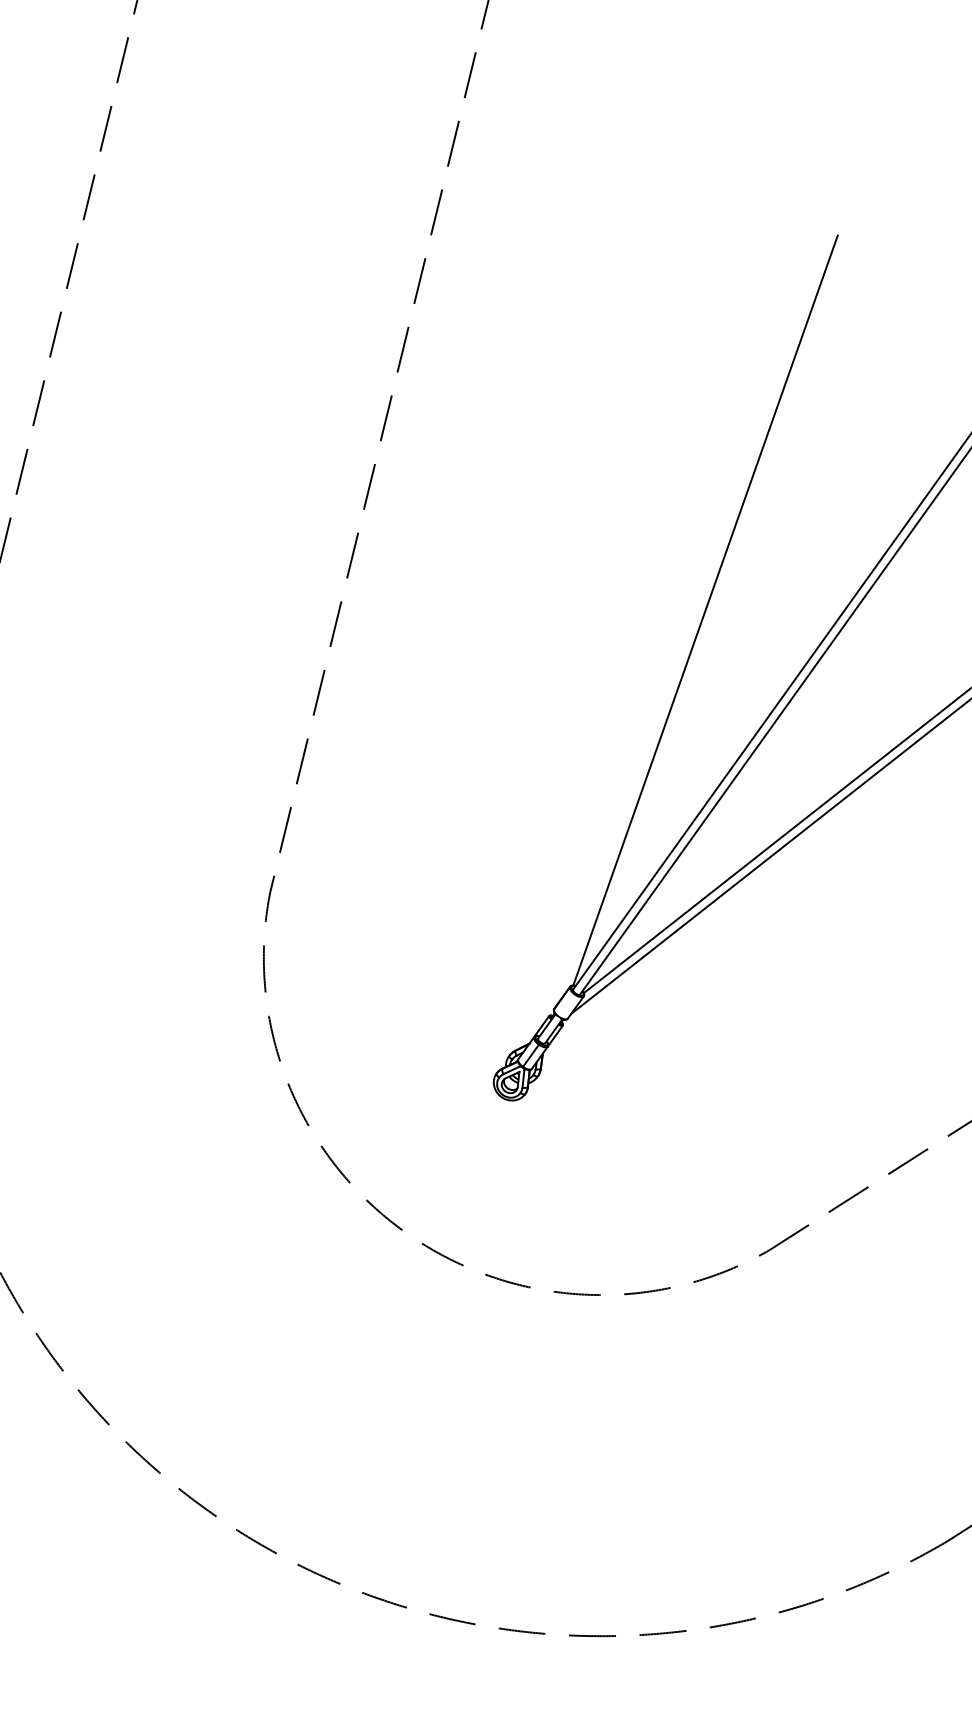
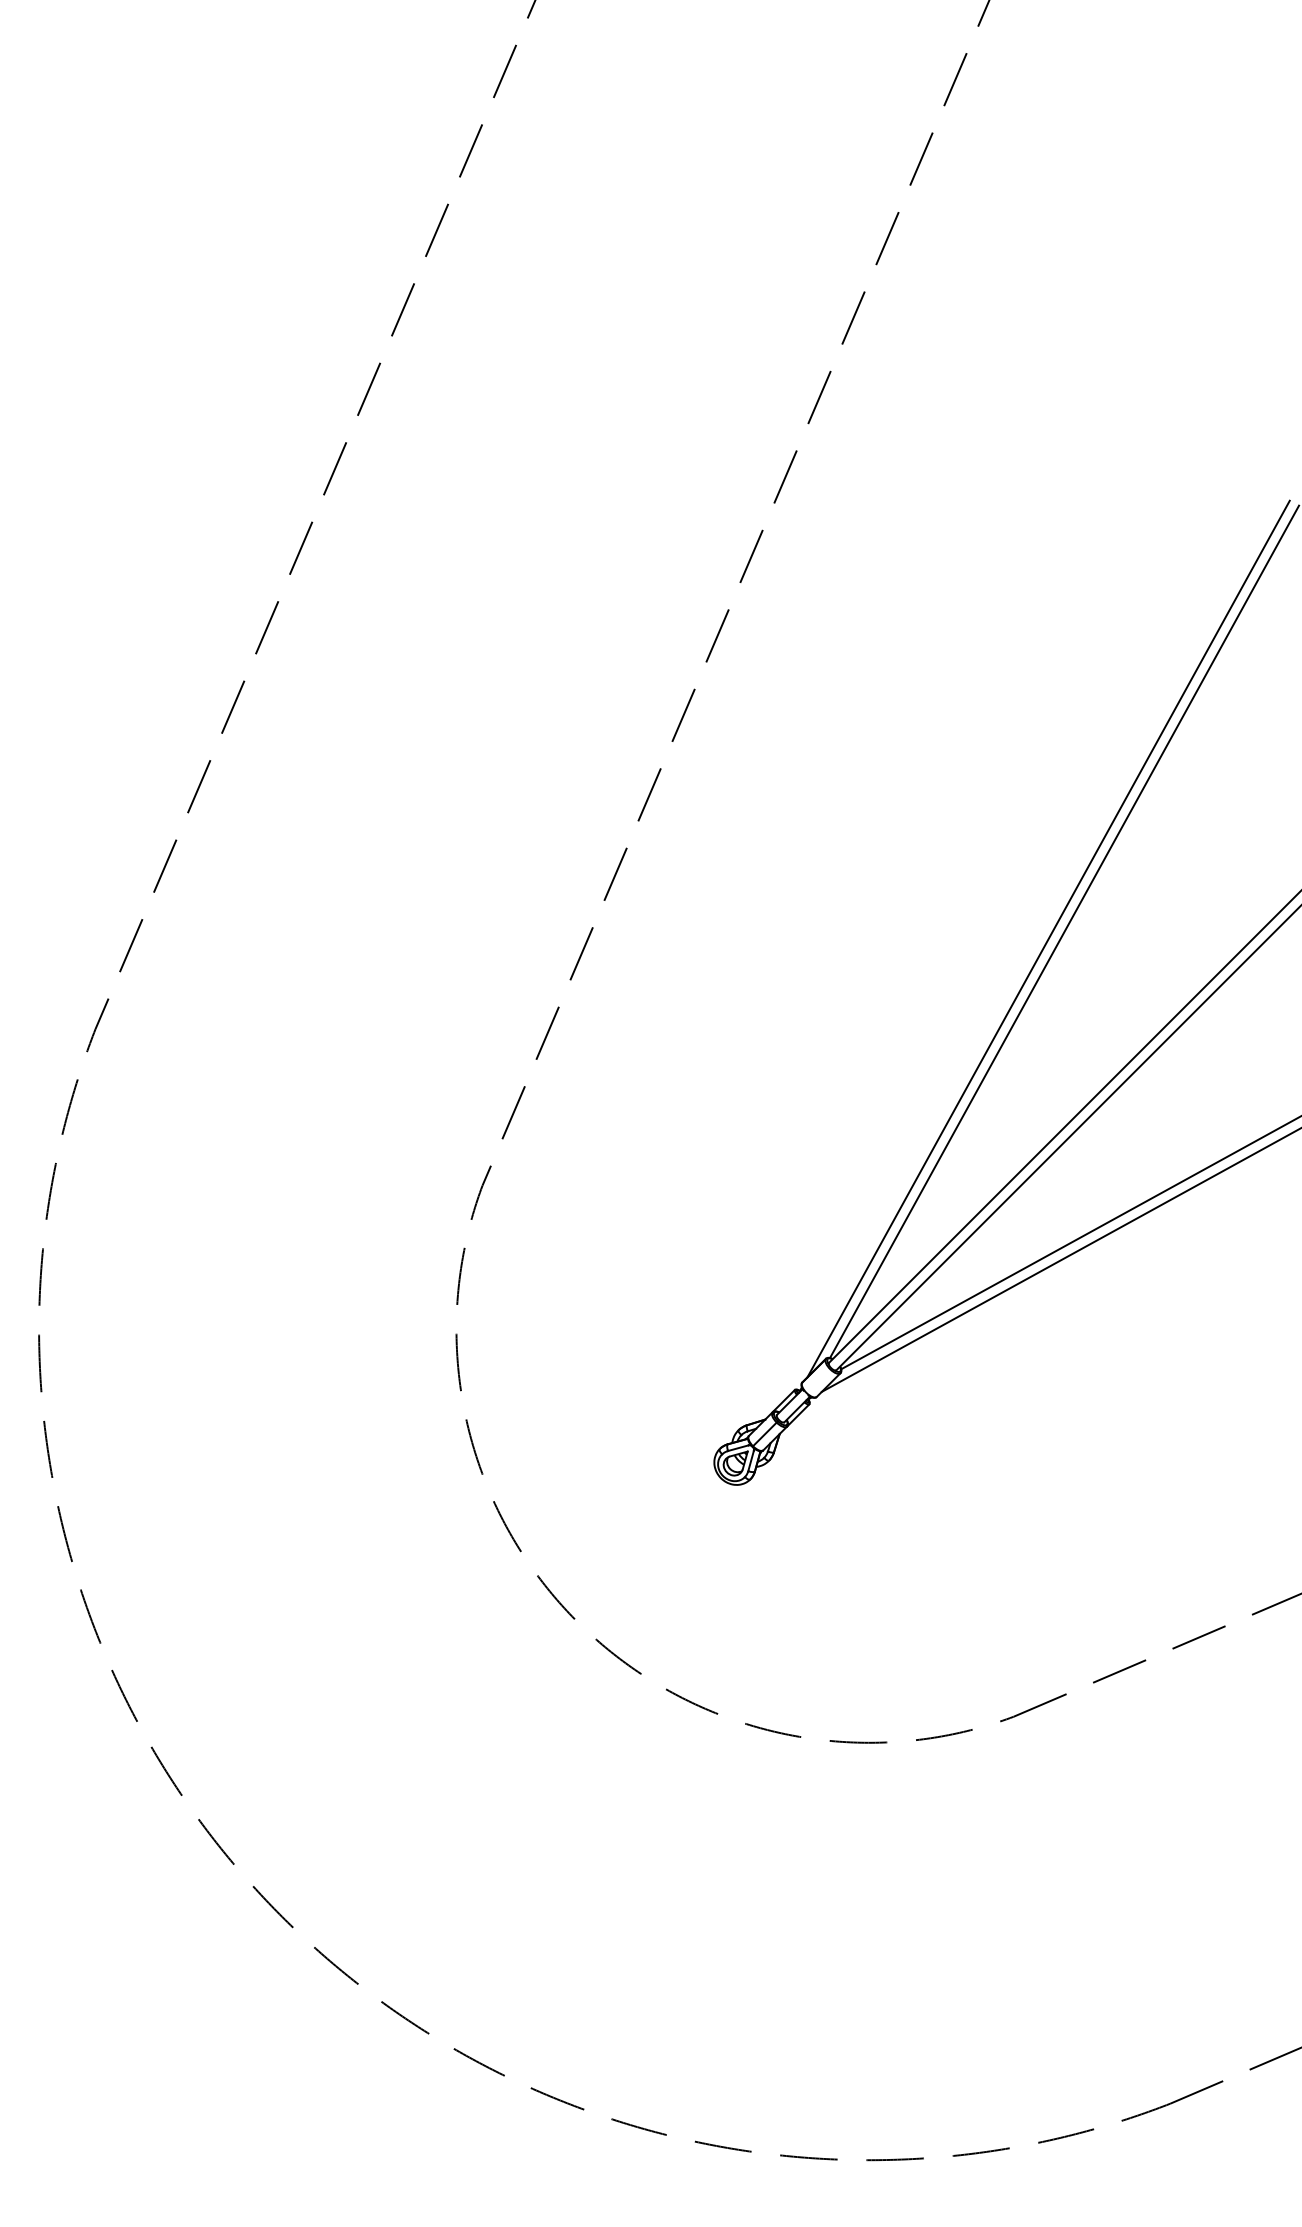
line: (693, 618) -> (1048, 938), added

